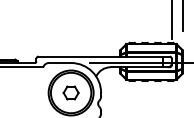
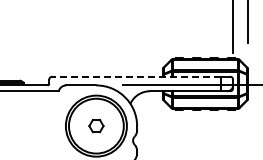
line: (100, 56) -> (136, 76), solid -> dashed
part: (71, 92) -> (96, 125), size x0.7

